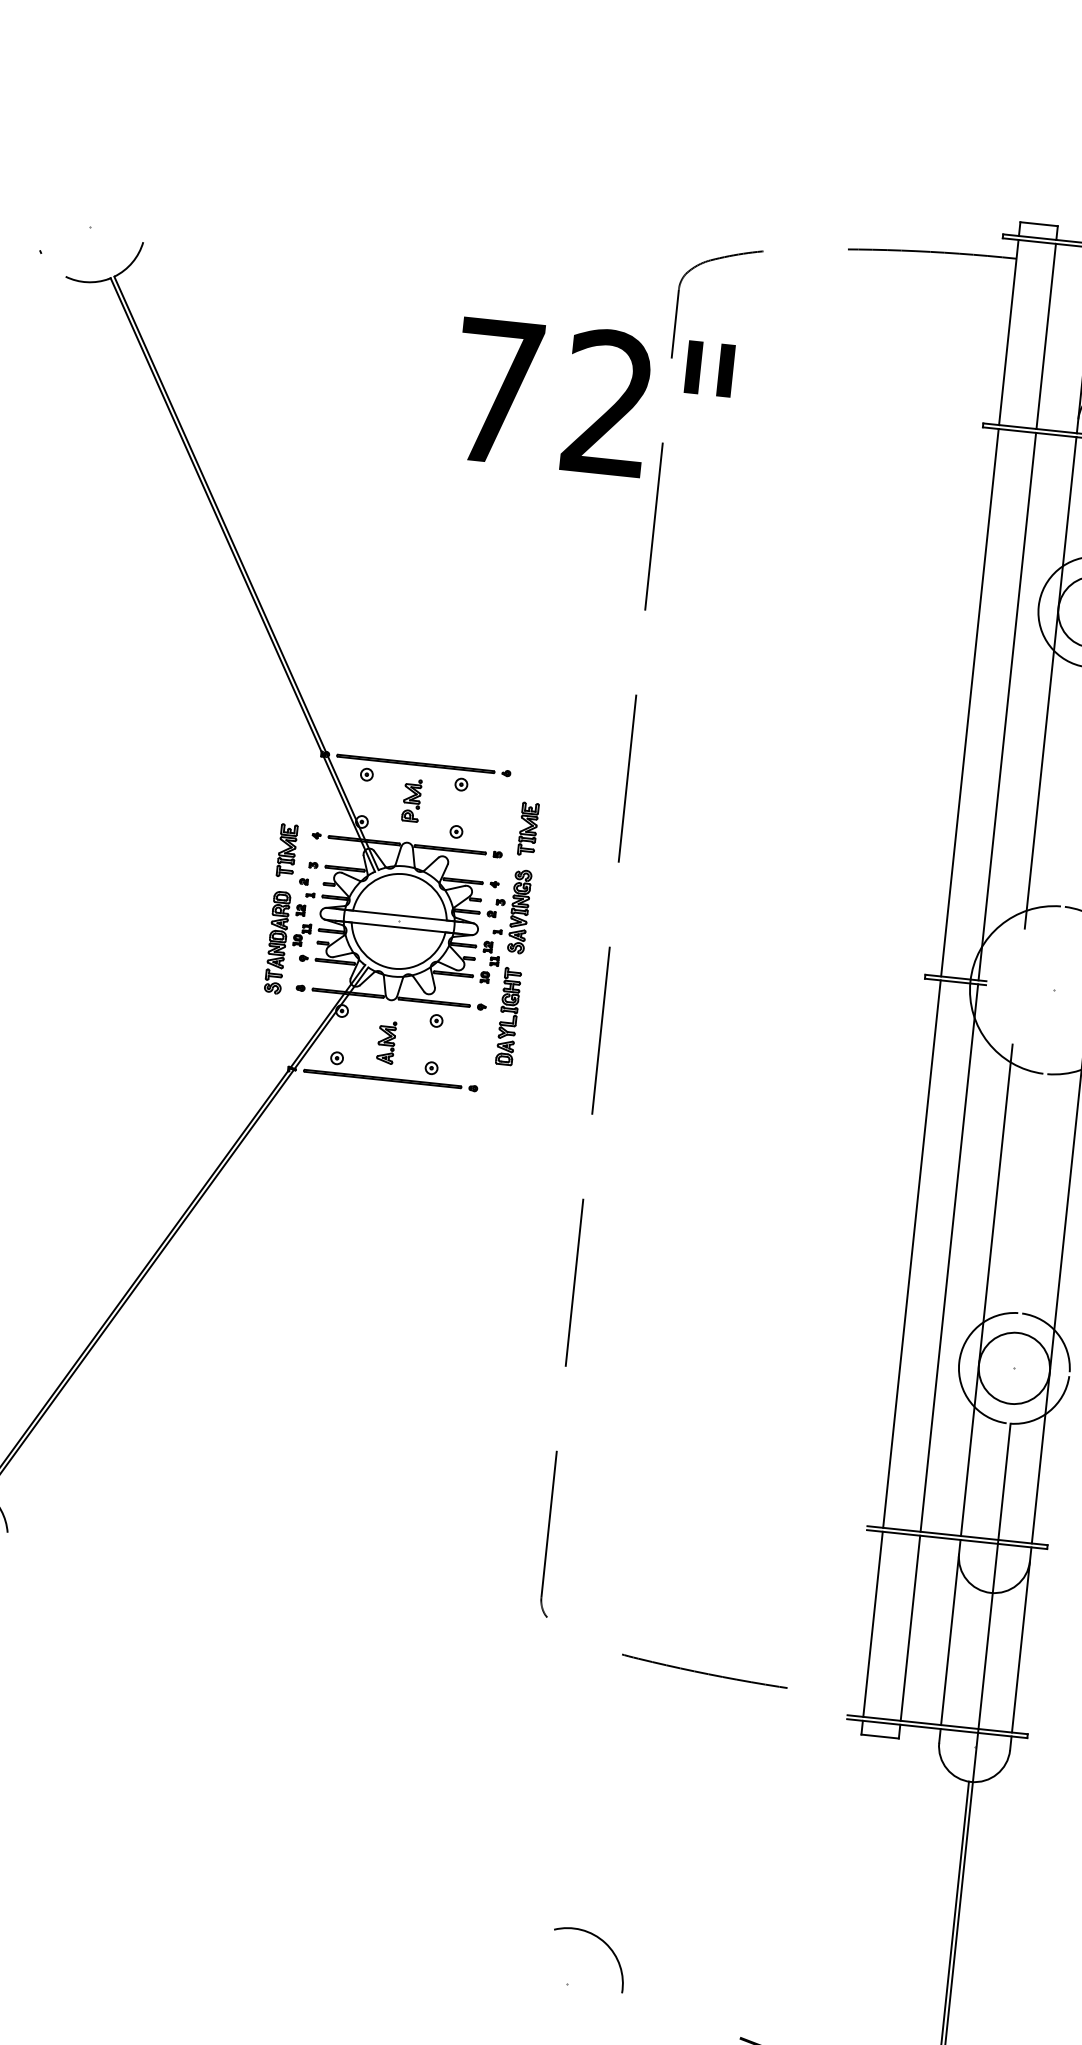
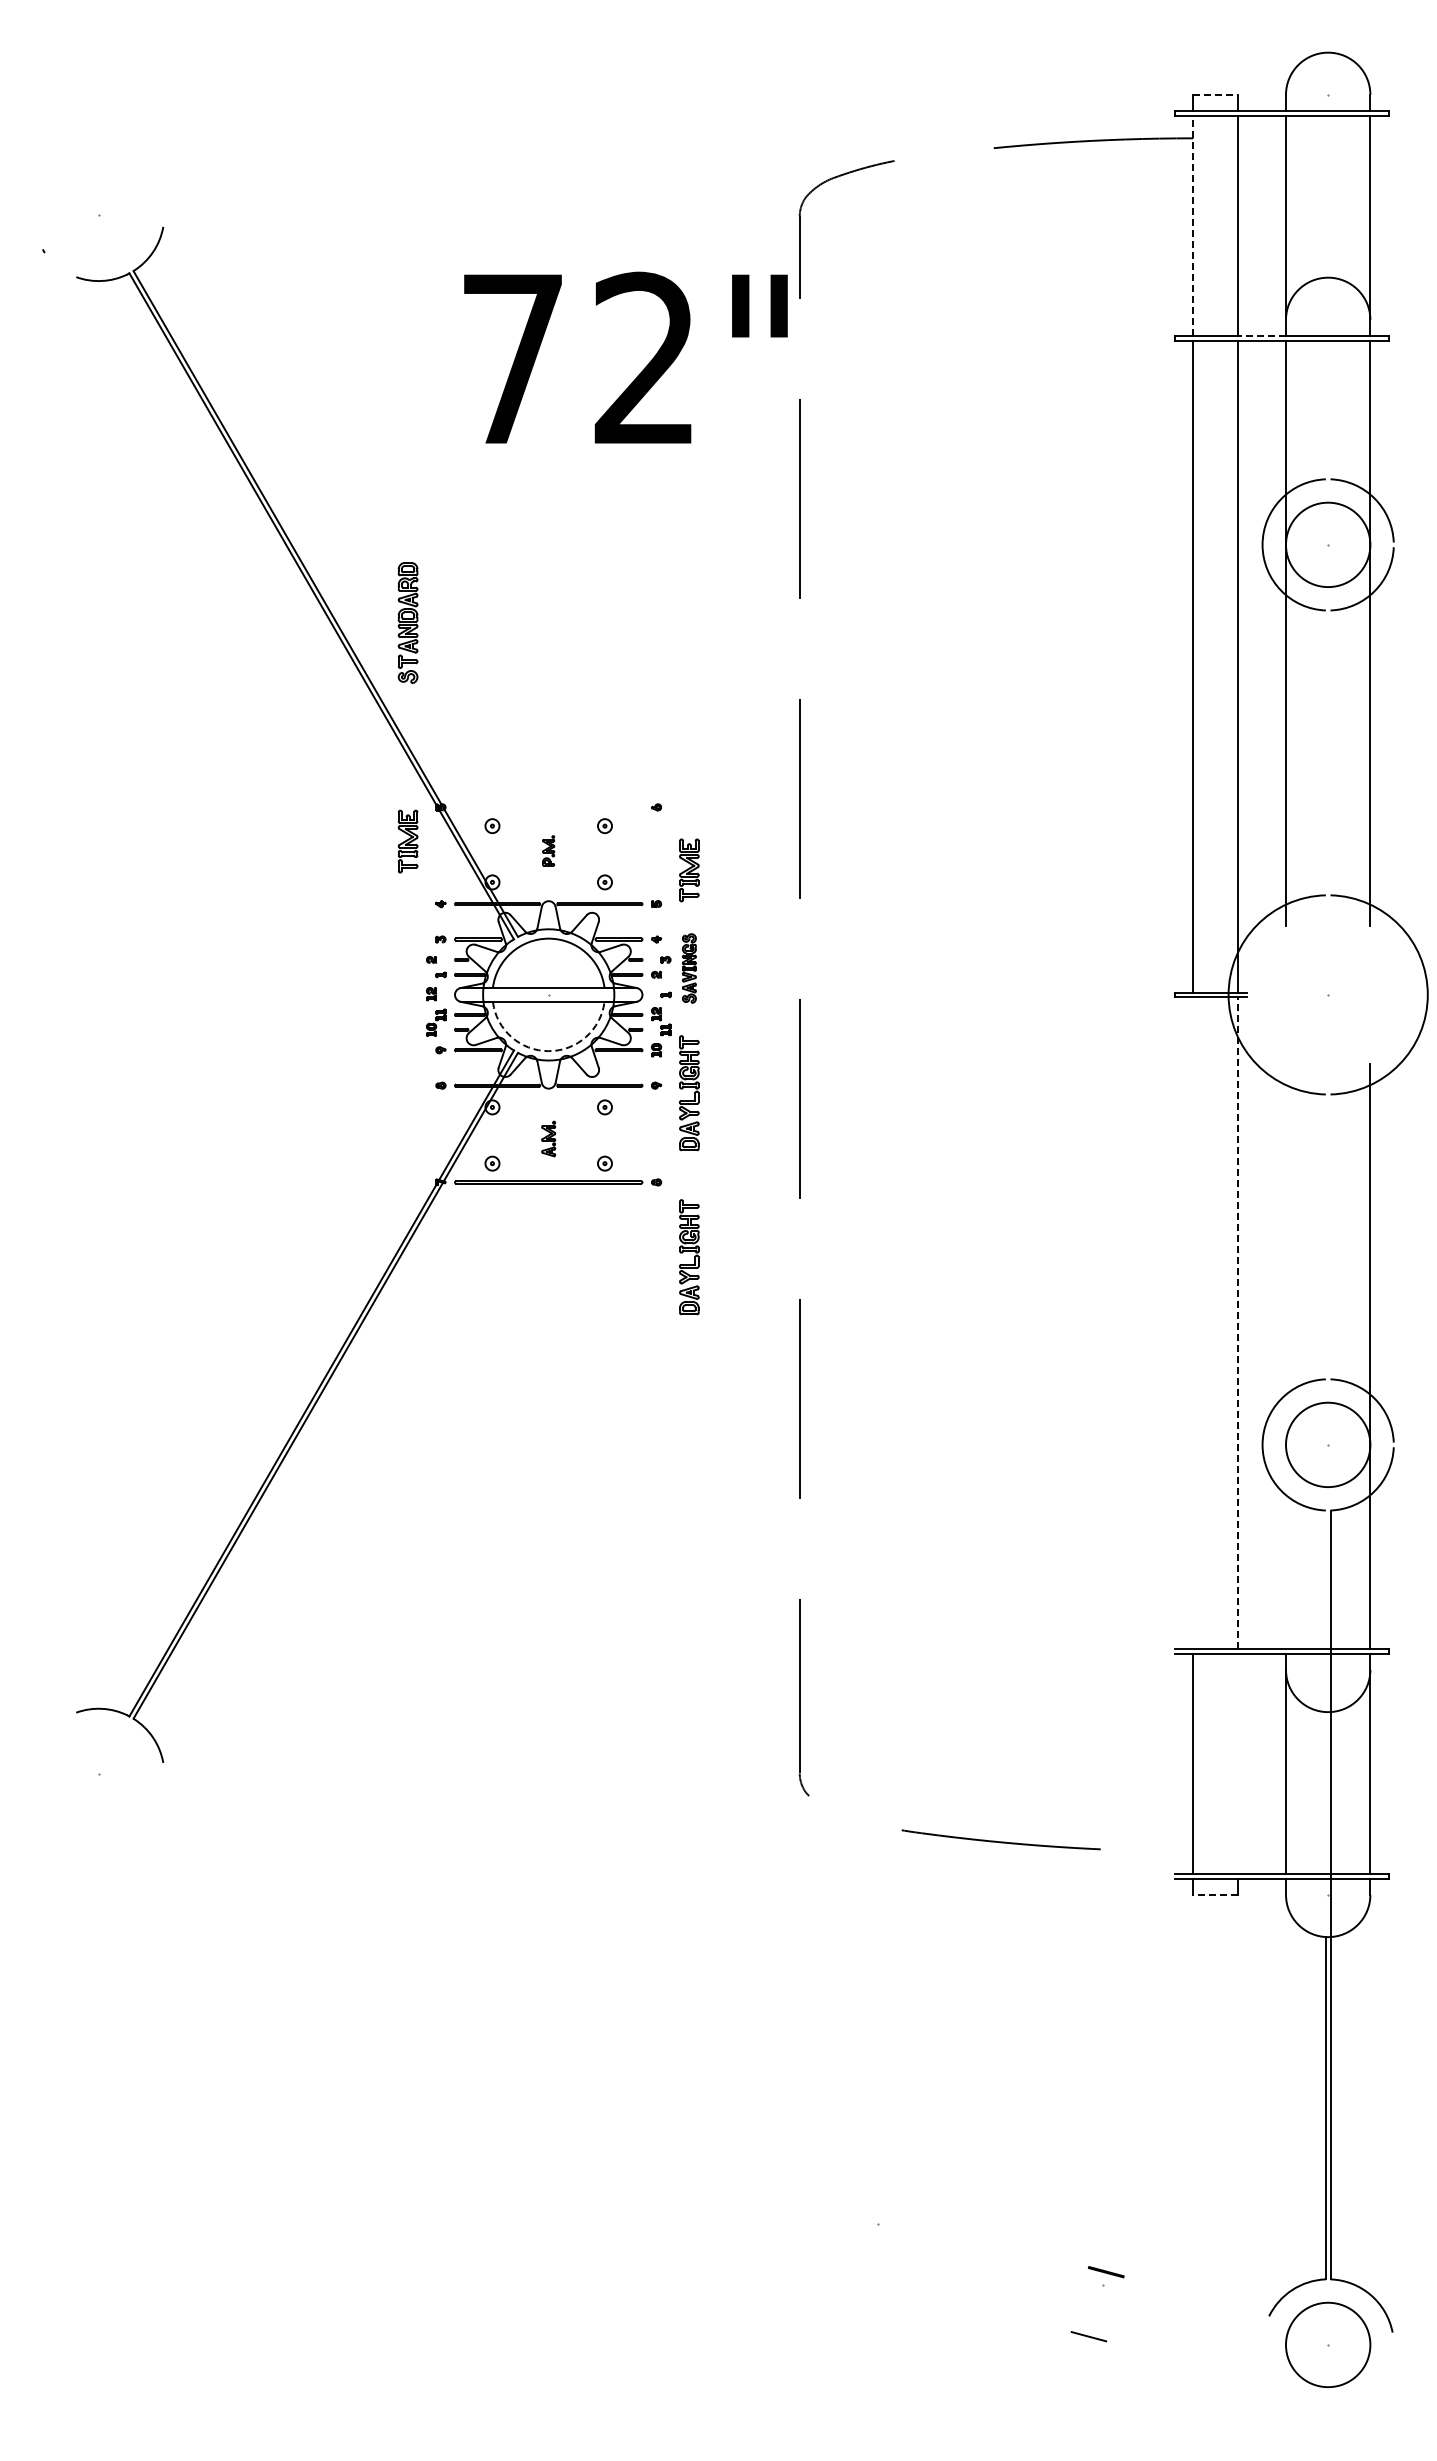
line: (1039, 223) -> (1216, 94), solid -> dashed
line: (1008, 331) -> (1193, 225), solid -> dashed
text: (592, 400) -> (625, 357), moved
line: (1056, 431) -> (1261, 336), solid -> dashed
line: (415, 763) -> (548, 806), removed
part: (411, 800) -> (548, 850), size x0.6
part: (286, 850) -> (407, 841), moved
part: (519, 911) -> (689, 968), size x0.7
part: (277, 942) -> (407, 622), moved
arc: (394, 969) -> (548, 1051), solid -> dashed
part: (386, 1042) -> (548, 1138), size x0.7
part: (493, 1154) -> (688, 1257), added
line: (912, 1253) -> (1193, 1322), removed
line: (948, 1258) -> (1237, 1323), solid -> dashed
line: (987, 1289) -> (1286, 1355), removed
line: (910, 1628) -> (1237, 1763), removed
line: (880, 1736) -> (1215, 1894), solid -> dashed
arc: (605, 1944) -> (917, 2173), removed

